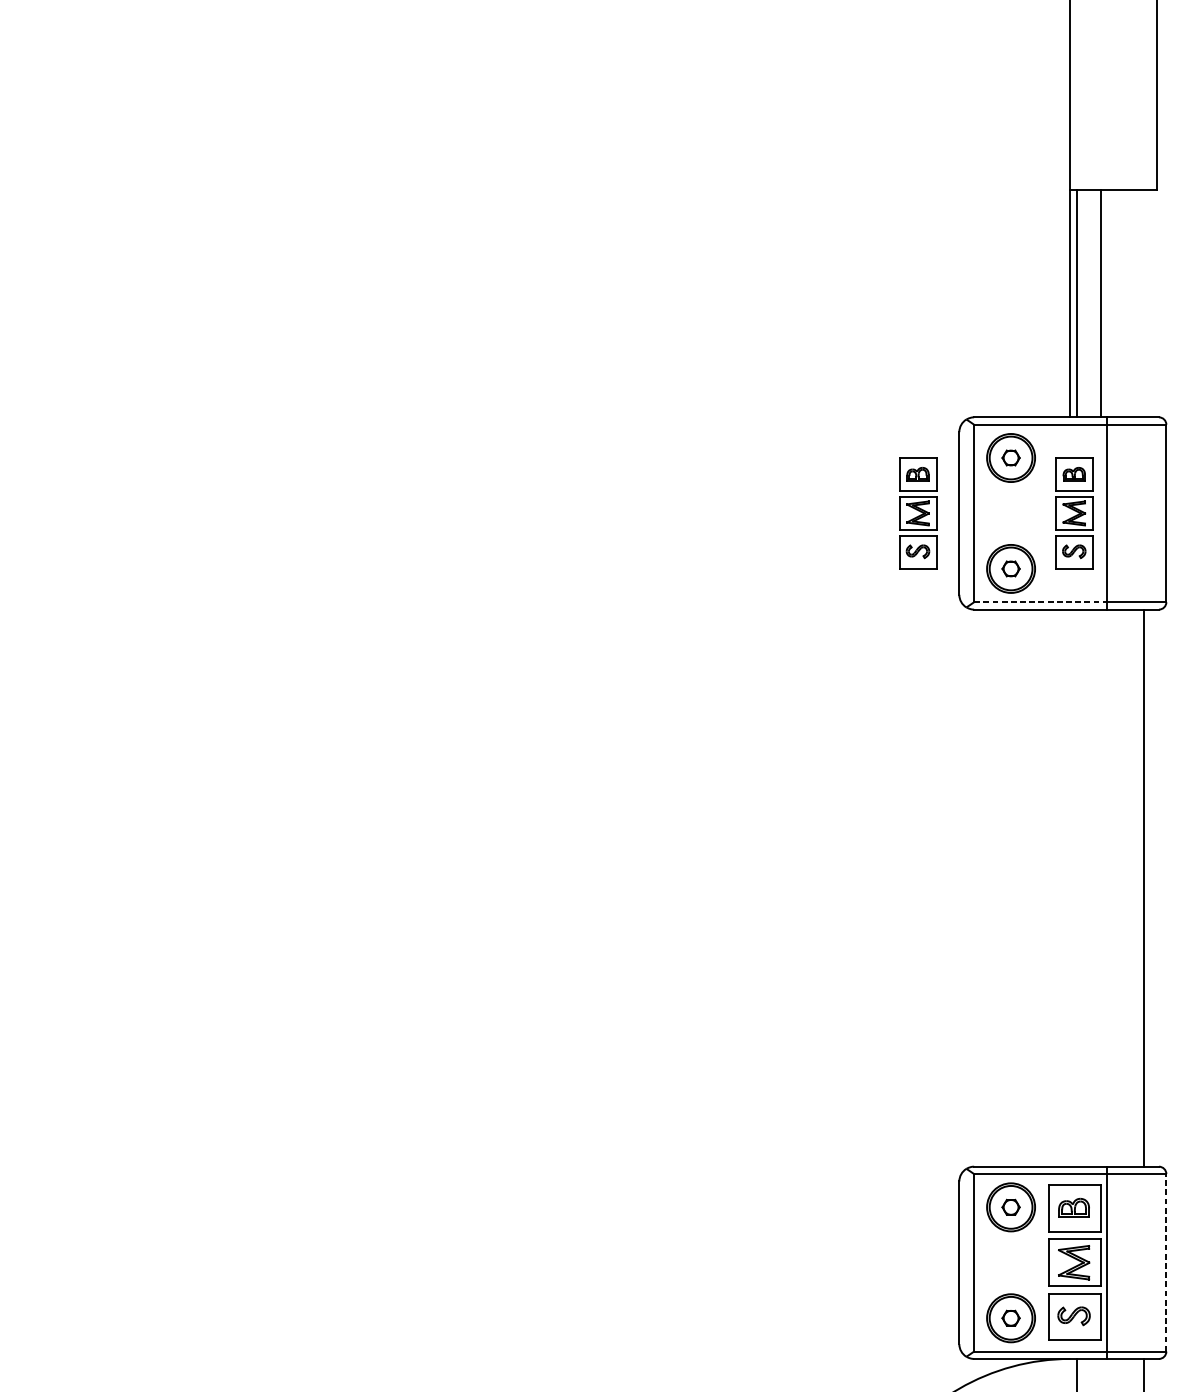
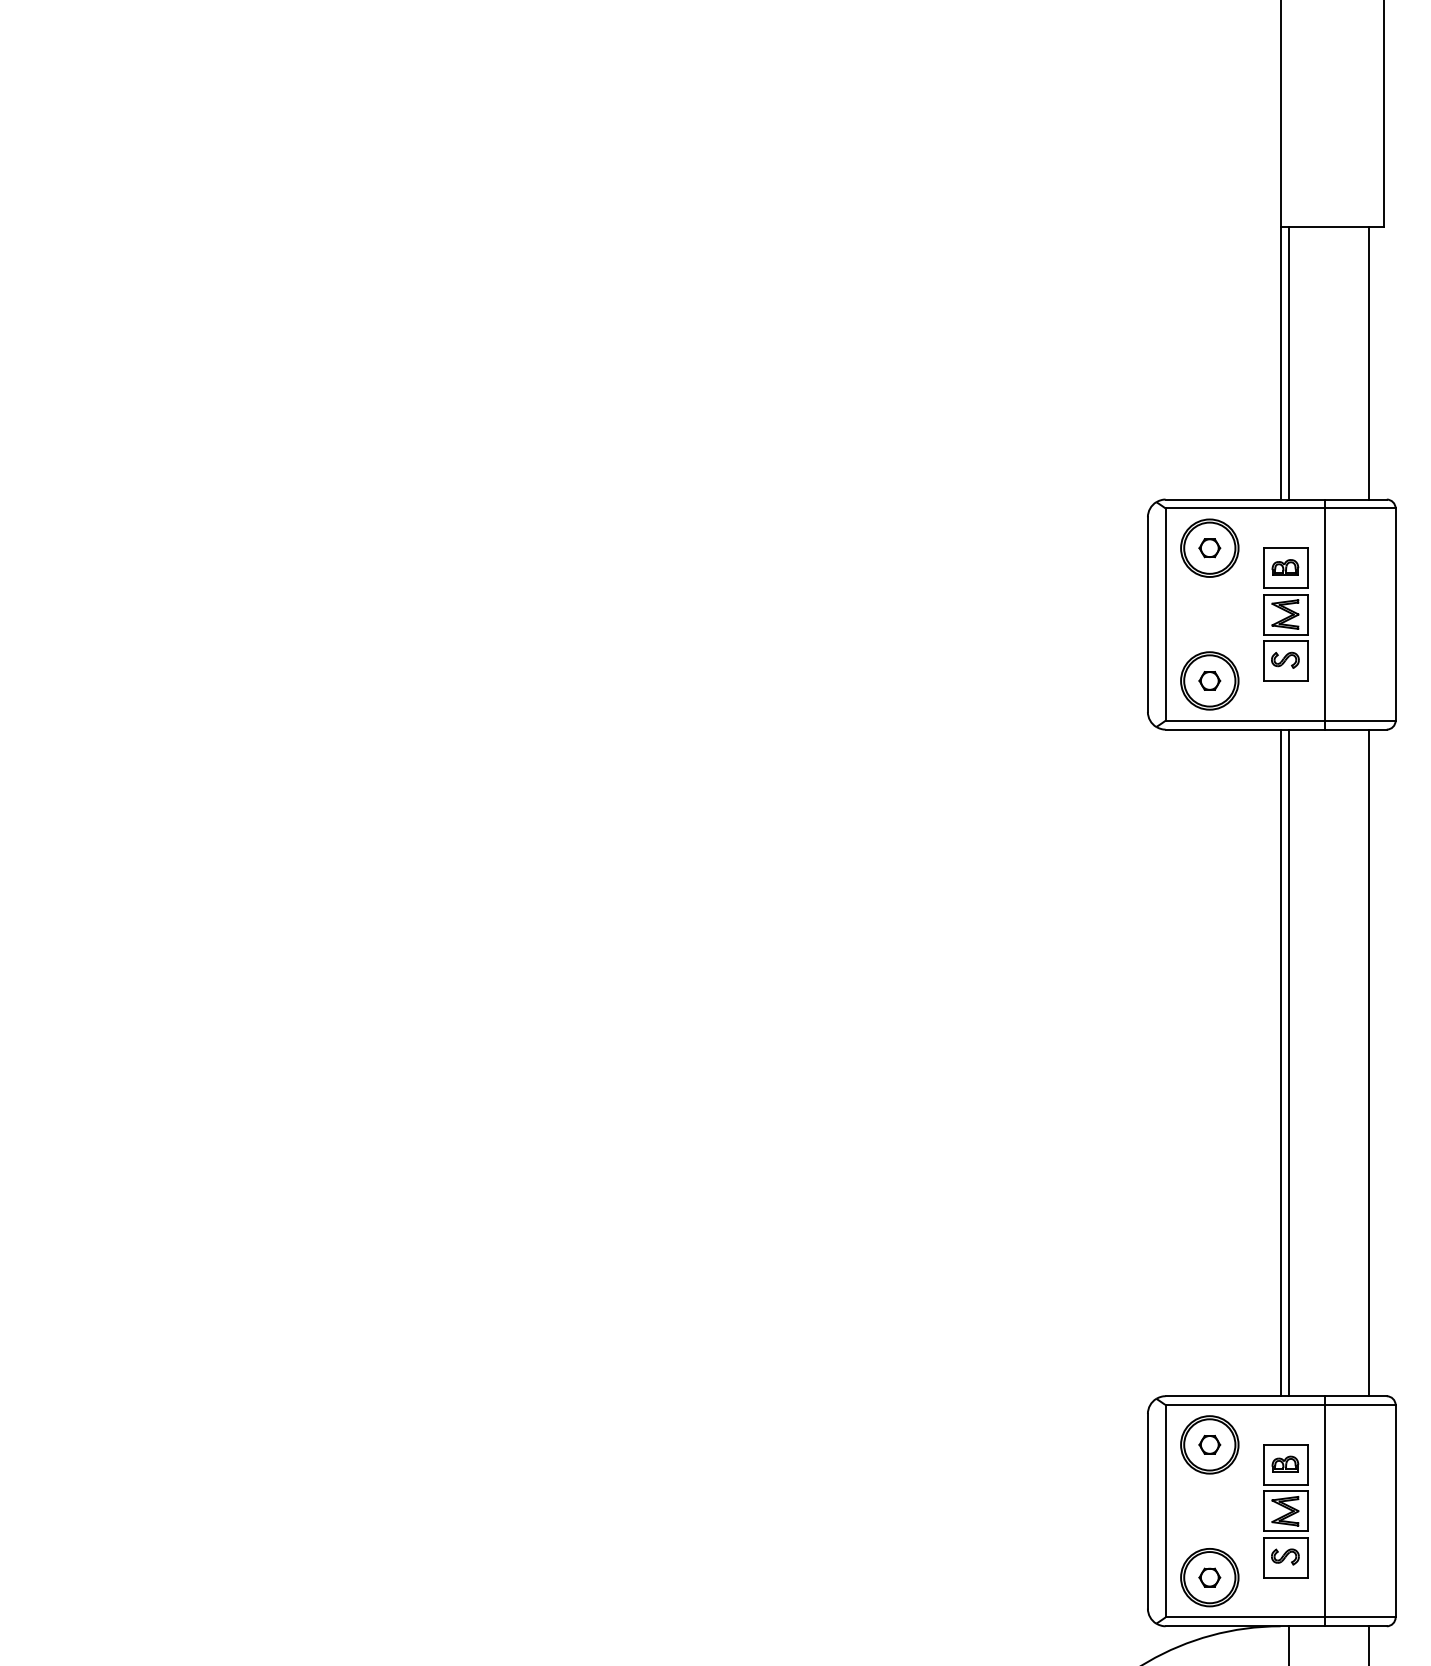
line: (1100, 303) -> (1368, 363), moved
part: (918, 513) -> (1098, 614), removed
line: (1040, 601) -> (1245, 720), dashed -> solid
line: (1070, 887) -> (1280, 1062), added
line: (1077, 887) -> (1289, 1062), added
line: (1166, 1262) -> (1395, 1510), dashed -> solid
part: (1074, 1263) -> (1285, 1511), size x0.71

